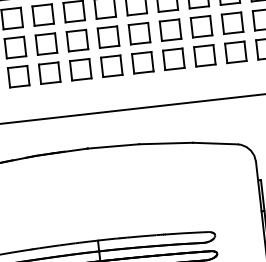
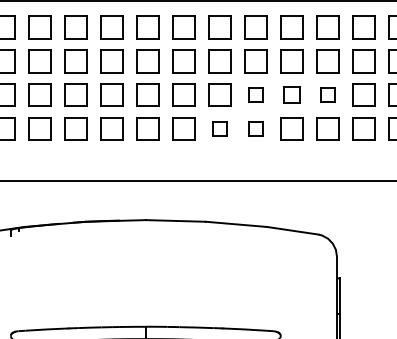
part: (232, 22) -> (327, 94), size x0.6
part: (201, 26) -> (291, 94), size x0.7
part: (170, 29) -> (255, 94), size x0.6
part: (173, 59) -> (255, 128), size x0.6
part: (142, 62) -> (219, 128), size x0.6

